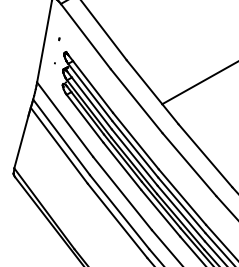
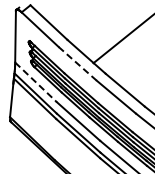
line: (136, 100) -> (77, 63), solid -> dashed
line: (65, 119) -> (36, 82), solid -> dashed

